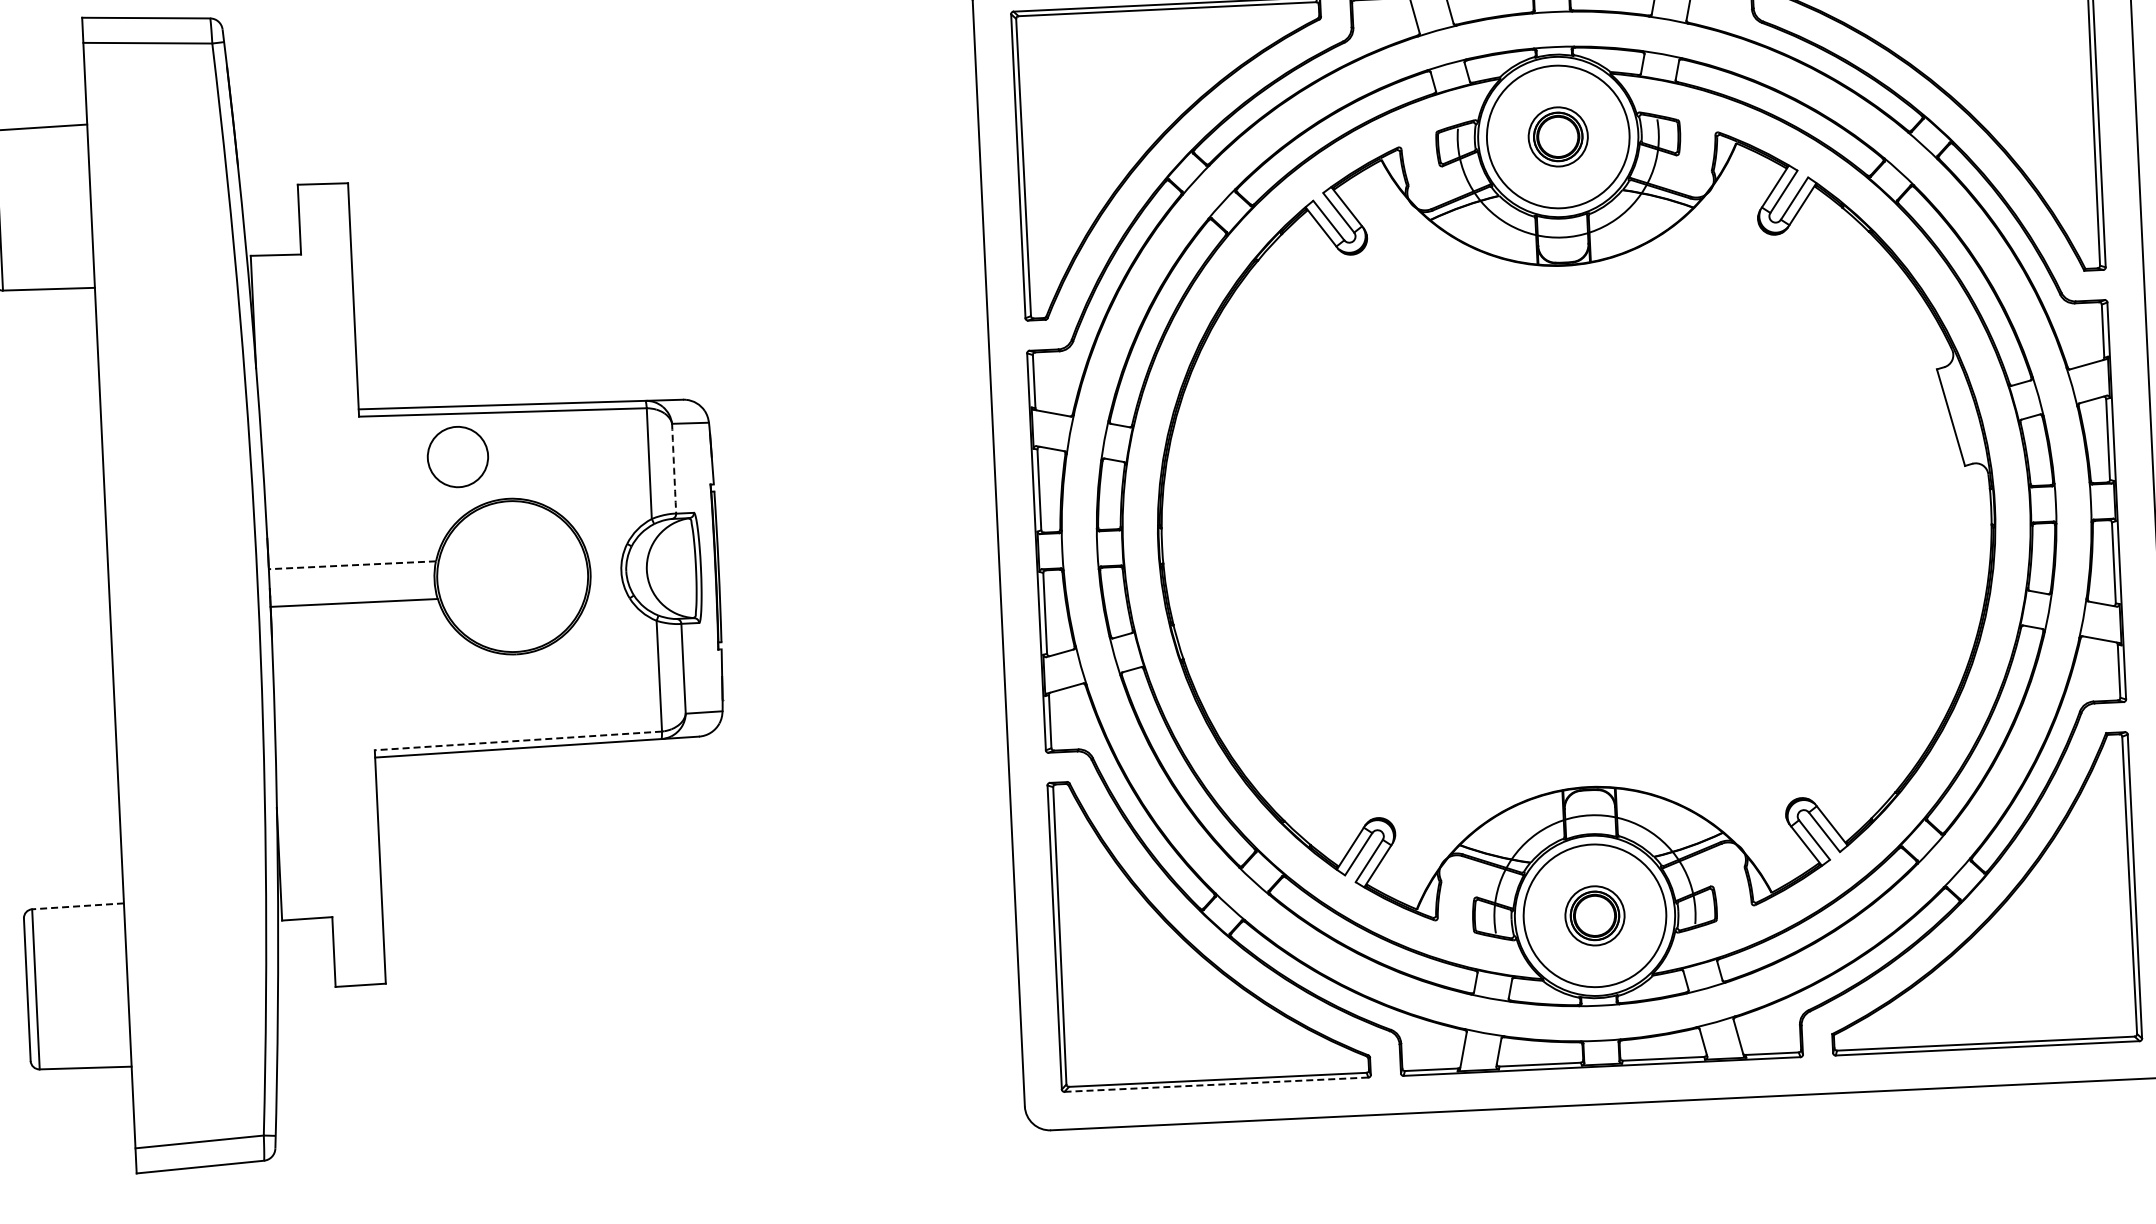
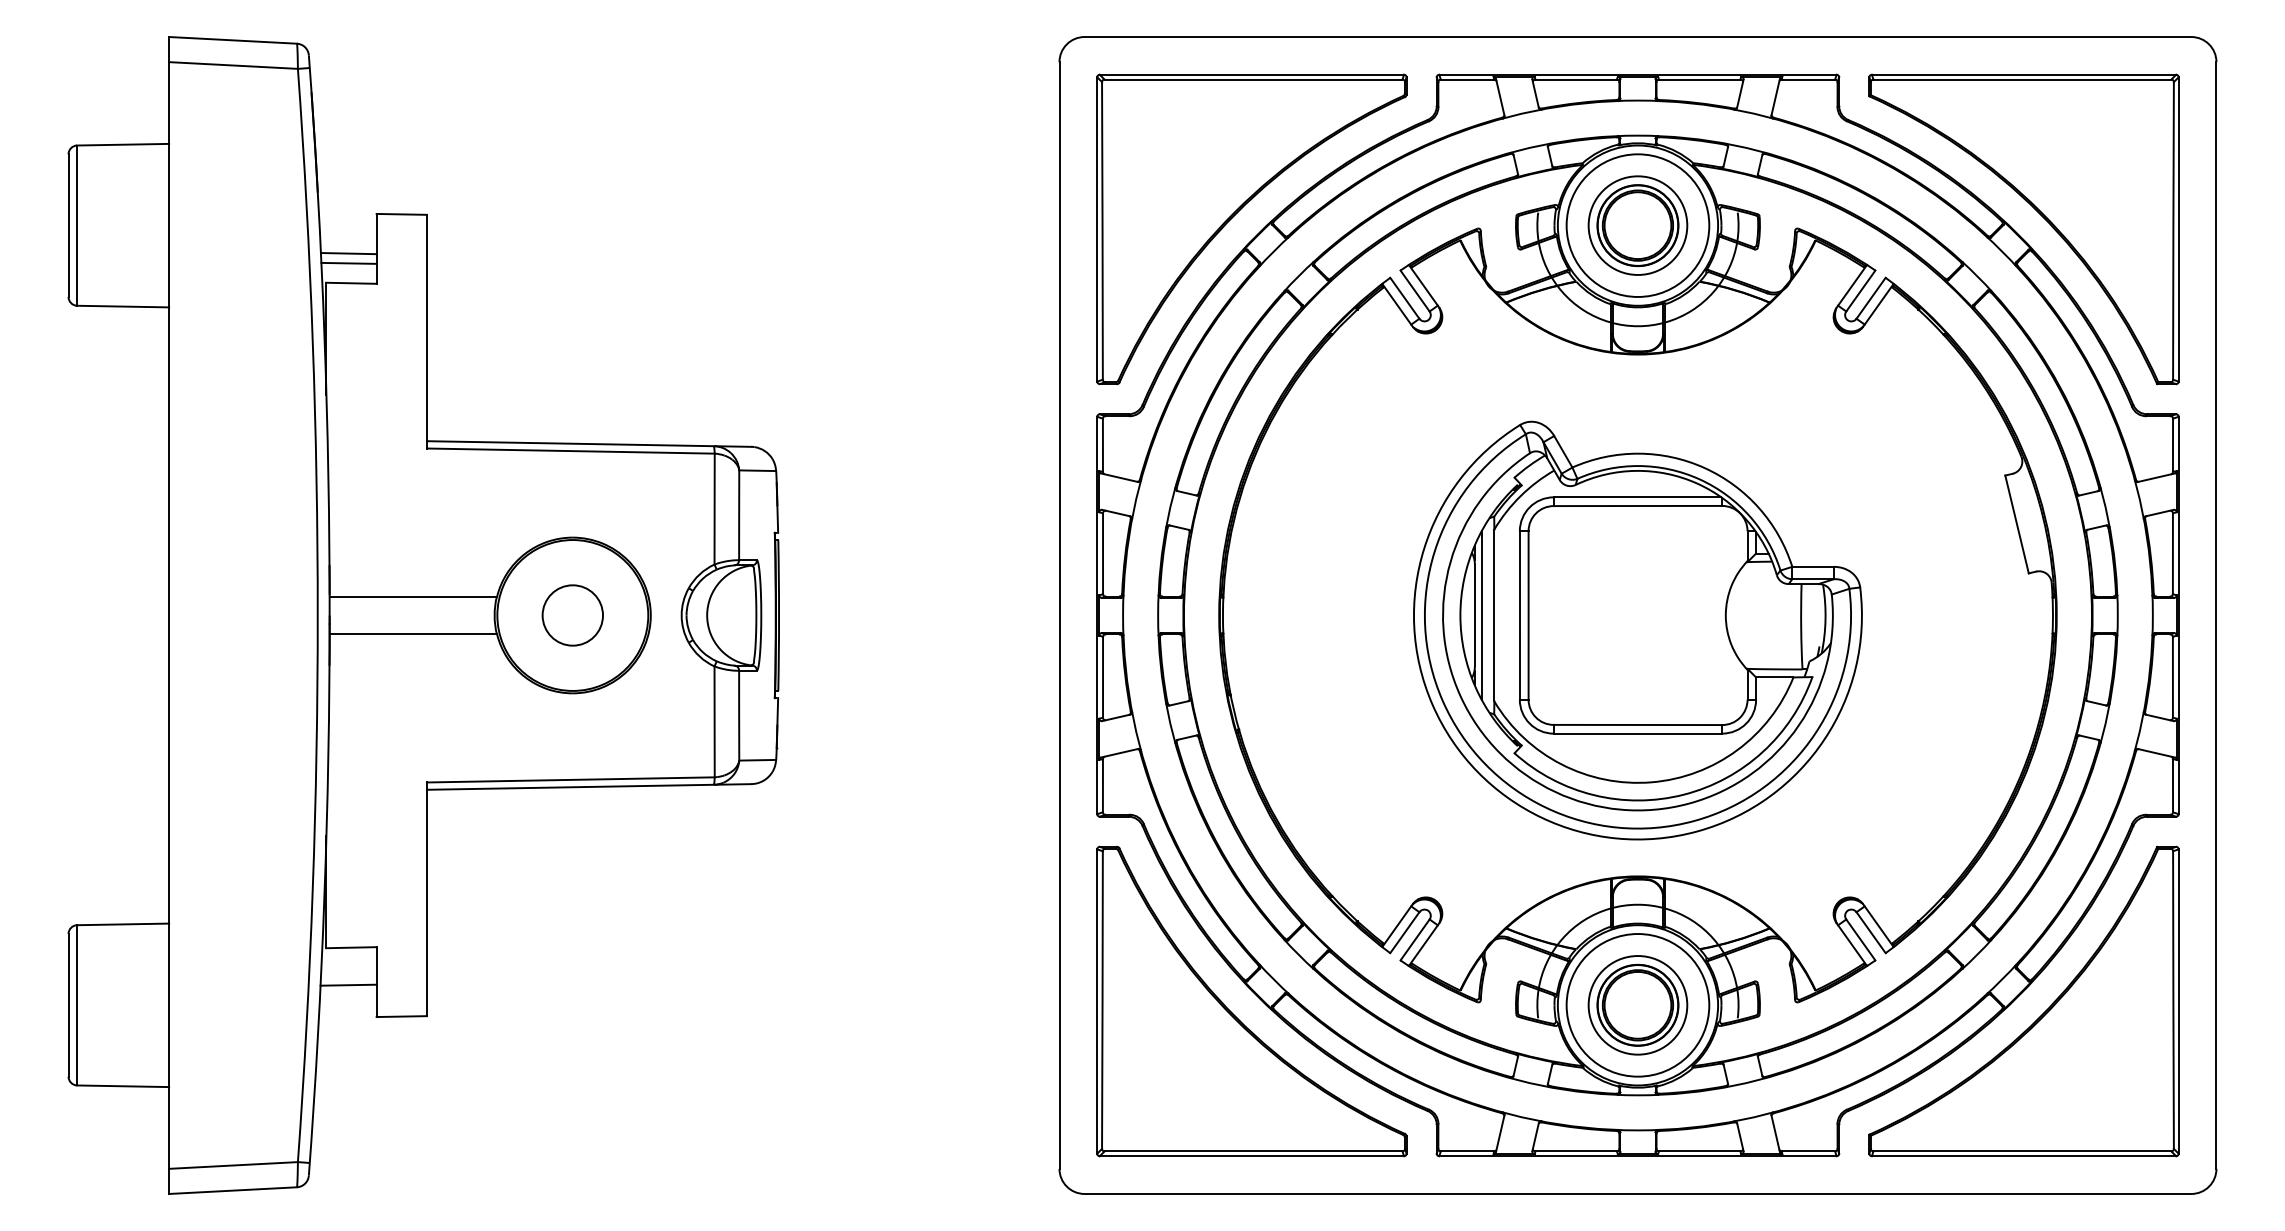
part: (1557, 136) -> (1637, 225), size x1.67
line: (271, 225) -> (348, 253), added
line: (271, 234) -> (348, 262), added
circle: (457, 457) -> (572, 615), moved
arc: (674, 468) -> (739, 515), dashed -> solid
part: (1576, 541) -> (1637, 630), added
line: (352, 565) -> (413, 596), dashed -> solid
line: (518, 740) -> (570, 779), dashed -> solid
line: (78, 906) -> (123, 924), dashed -> solid
part: (1594, 916) -> (1637, 1005), size x1.67
line: (305, 955) -> (348, 984), added
line: (1217, 1084) -> (1252, 1156), dashed -> solid

